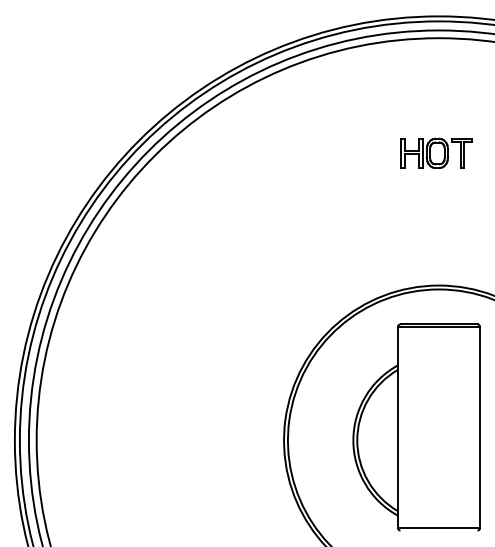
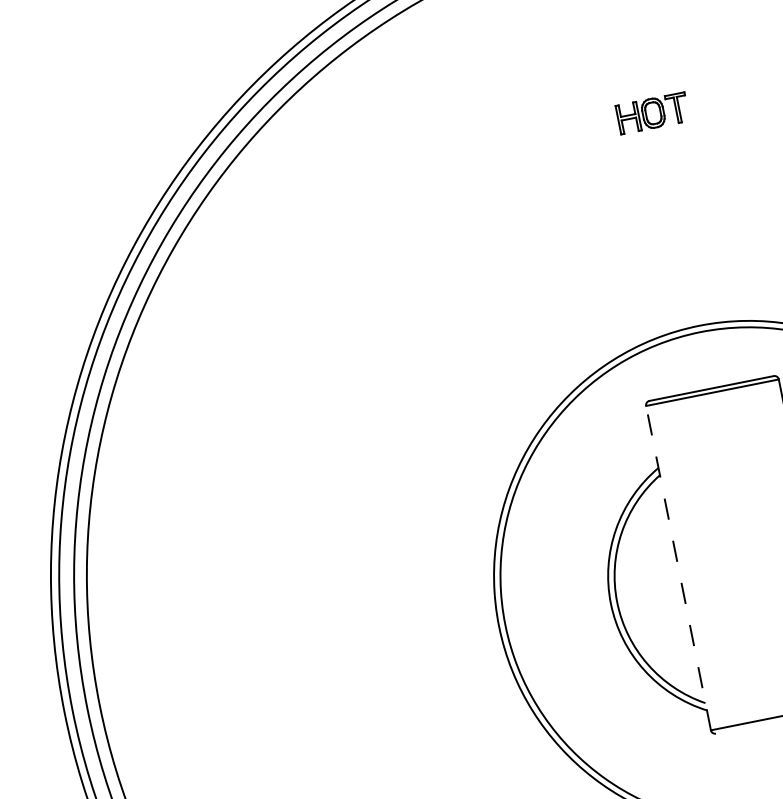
part: (436, 153) -> (652, 113), size x0.6
line: (397, 426) -> (677, 566), solid -> dashed

